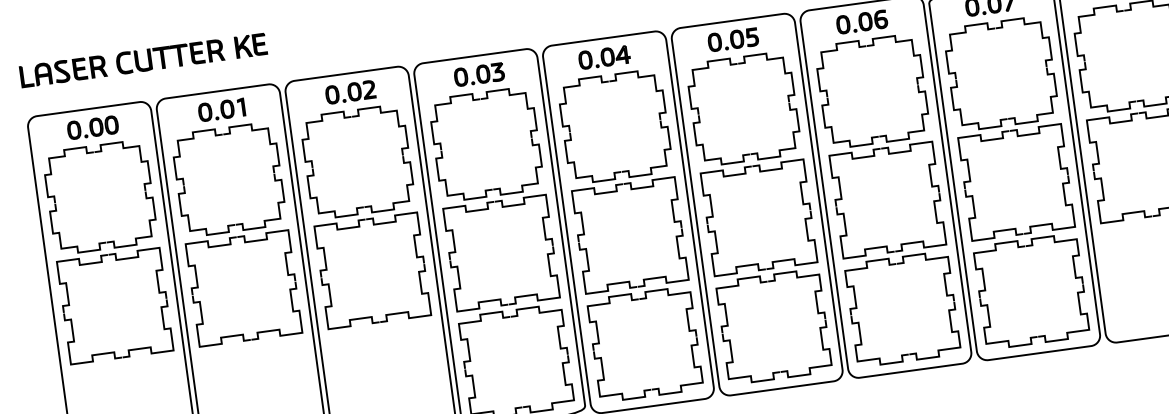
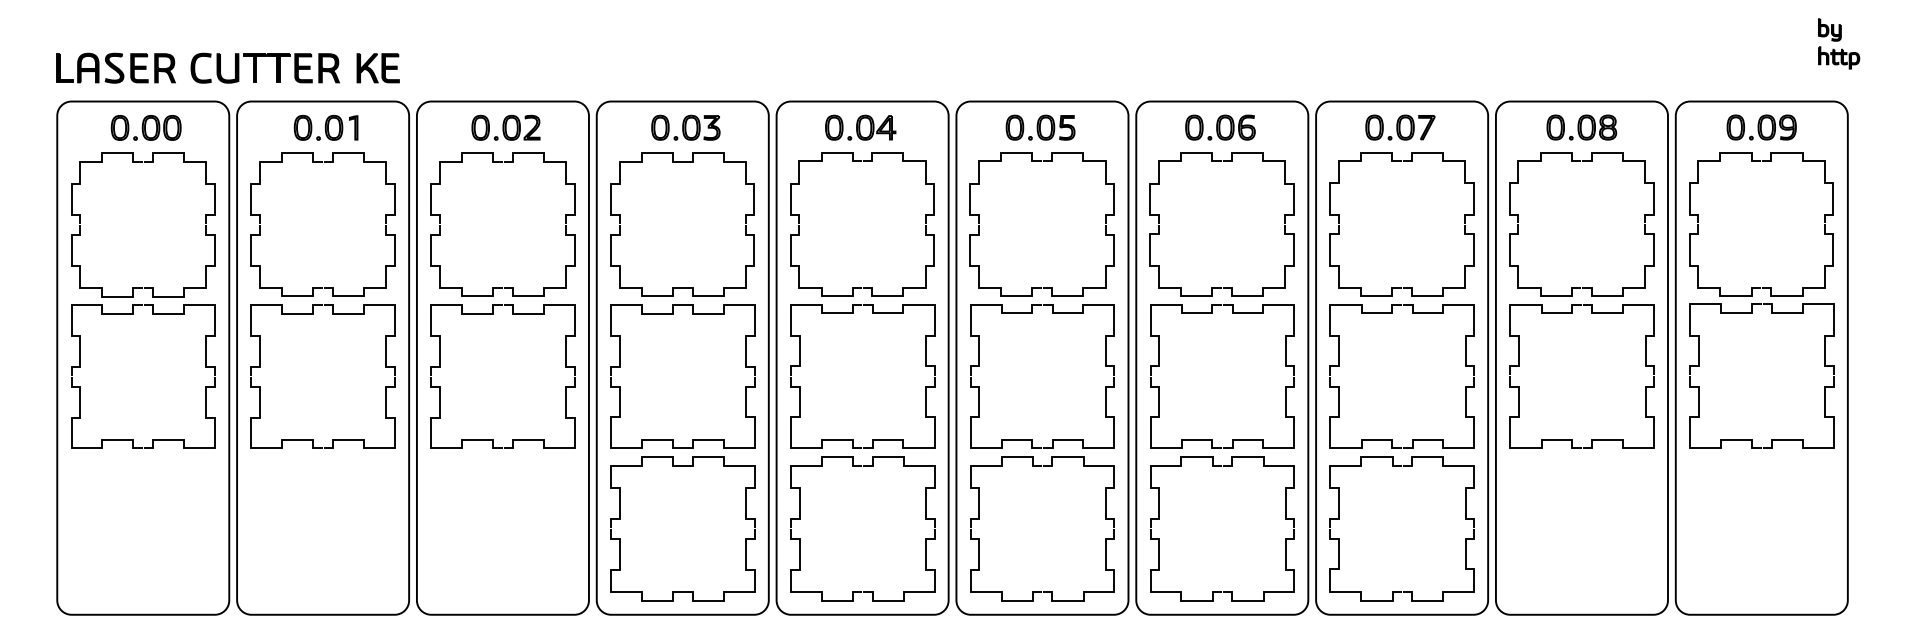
part: (137, 60) -> (220, 67), moved

